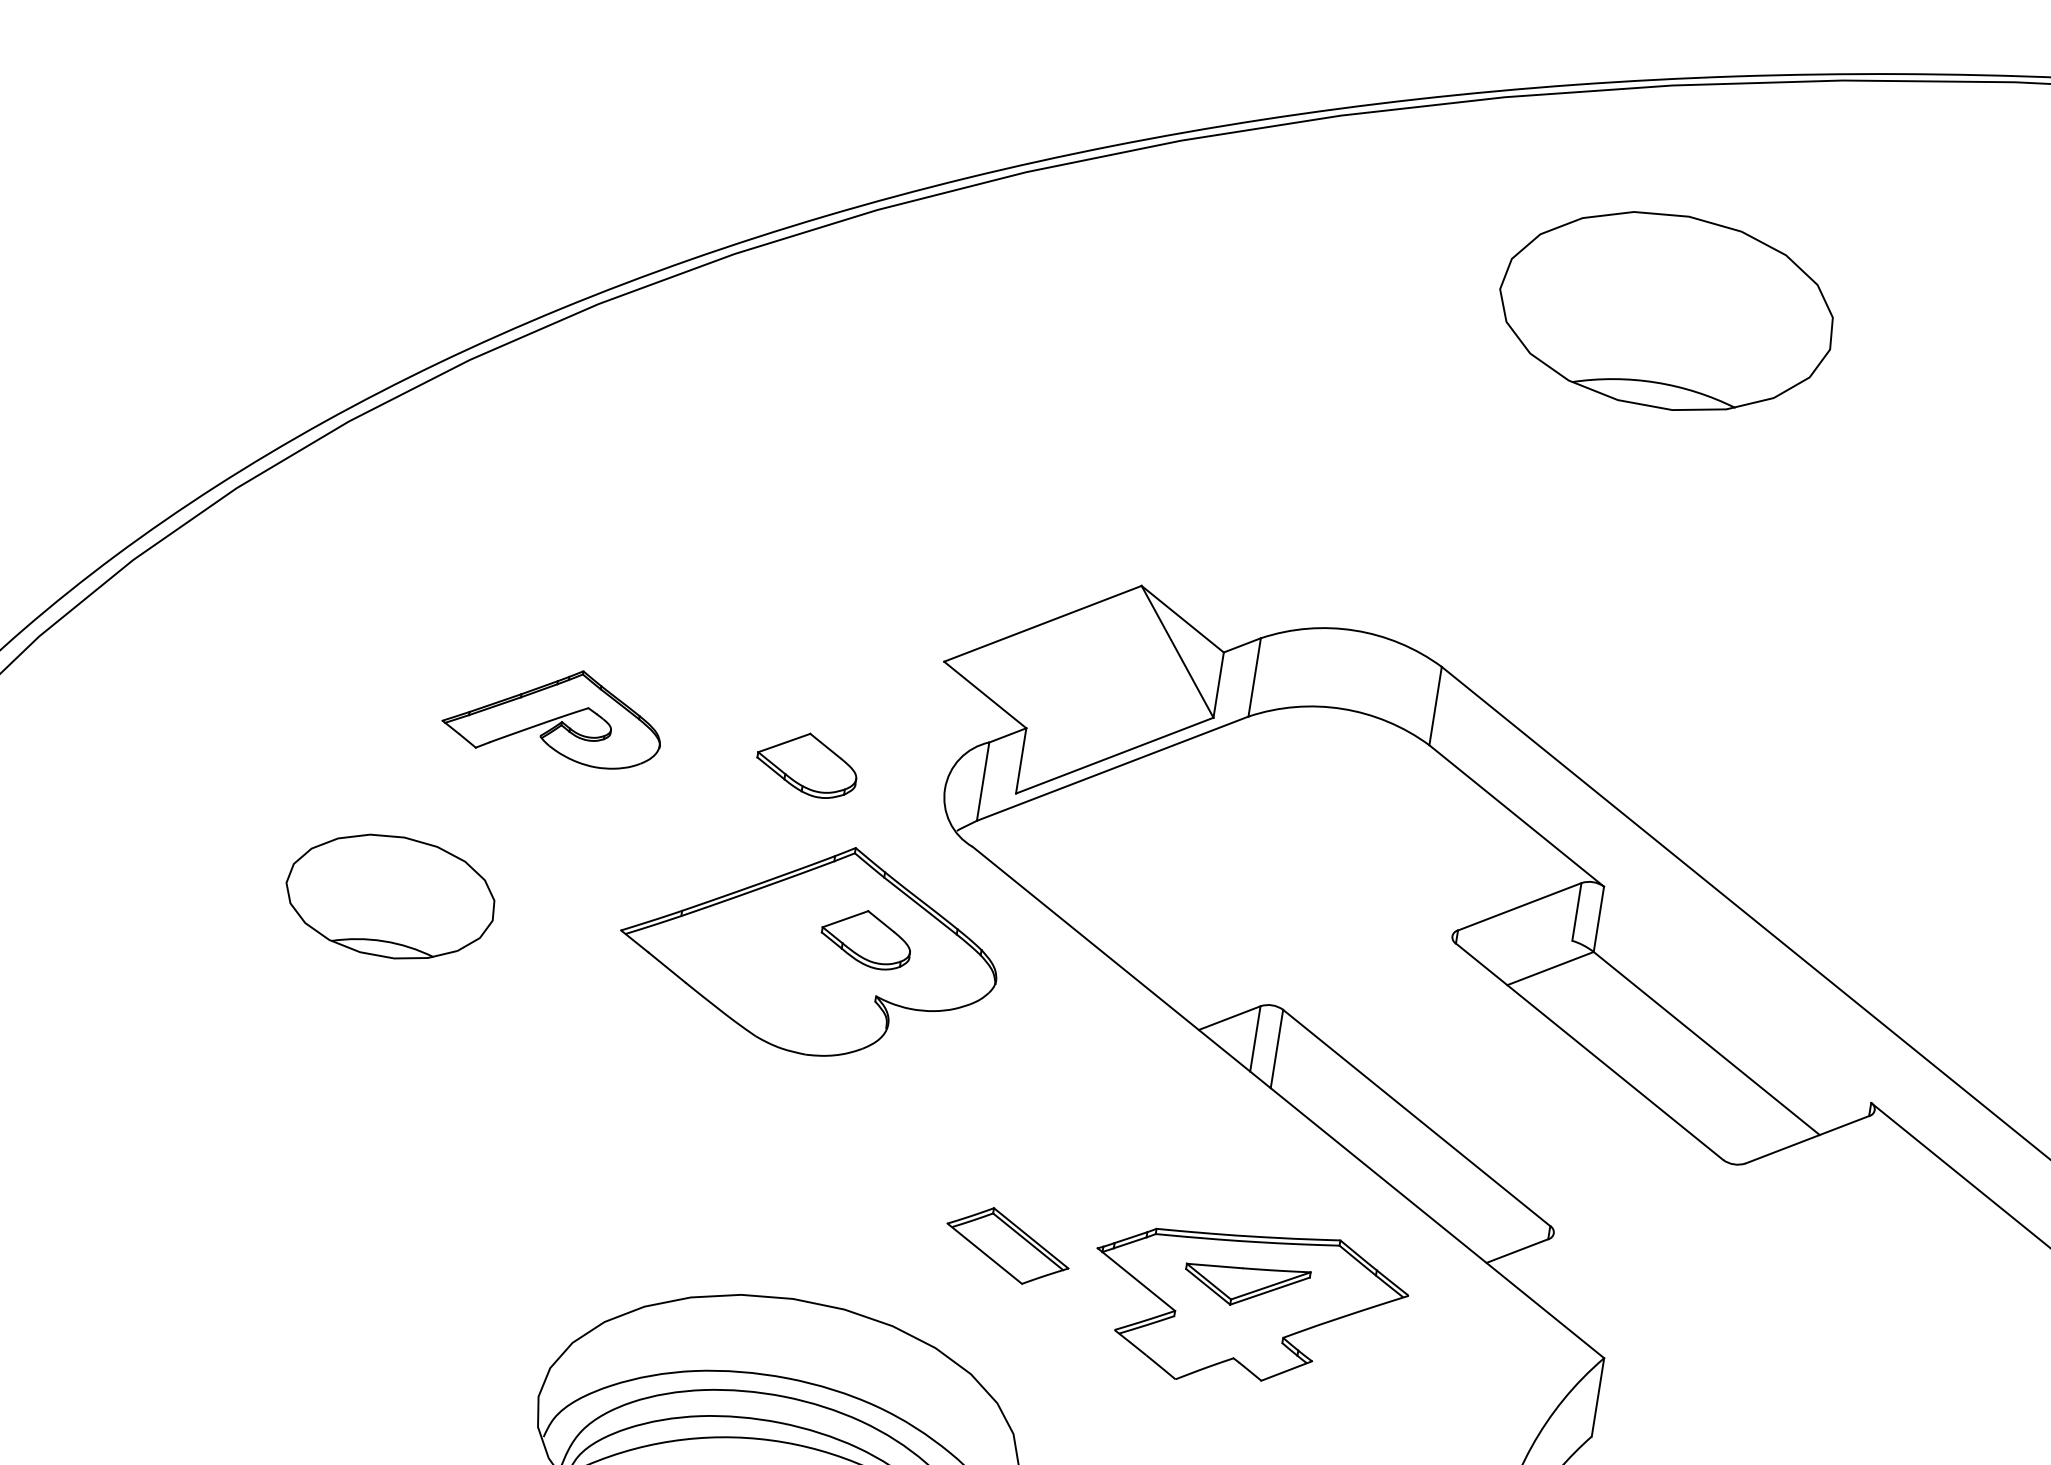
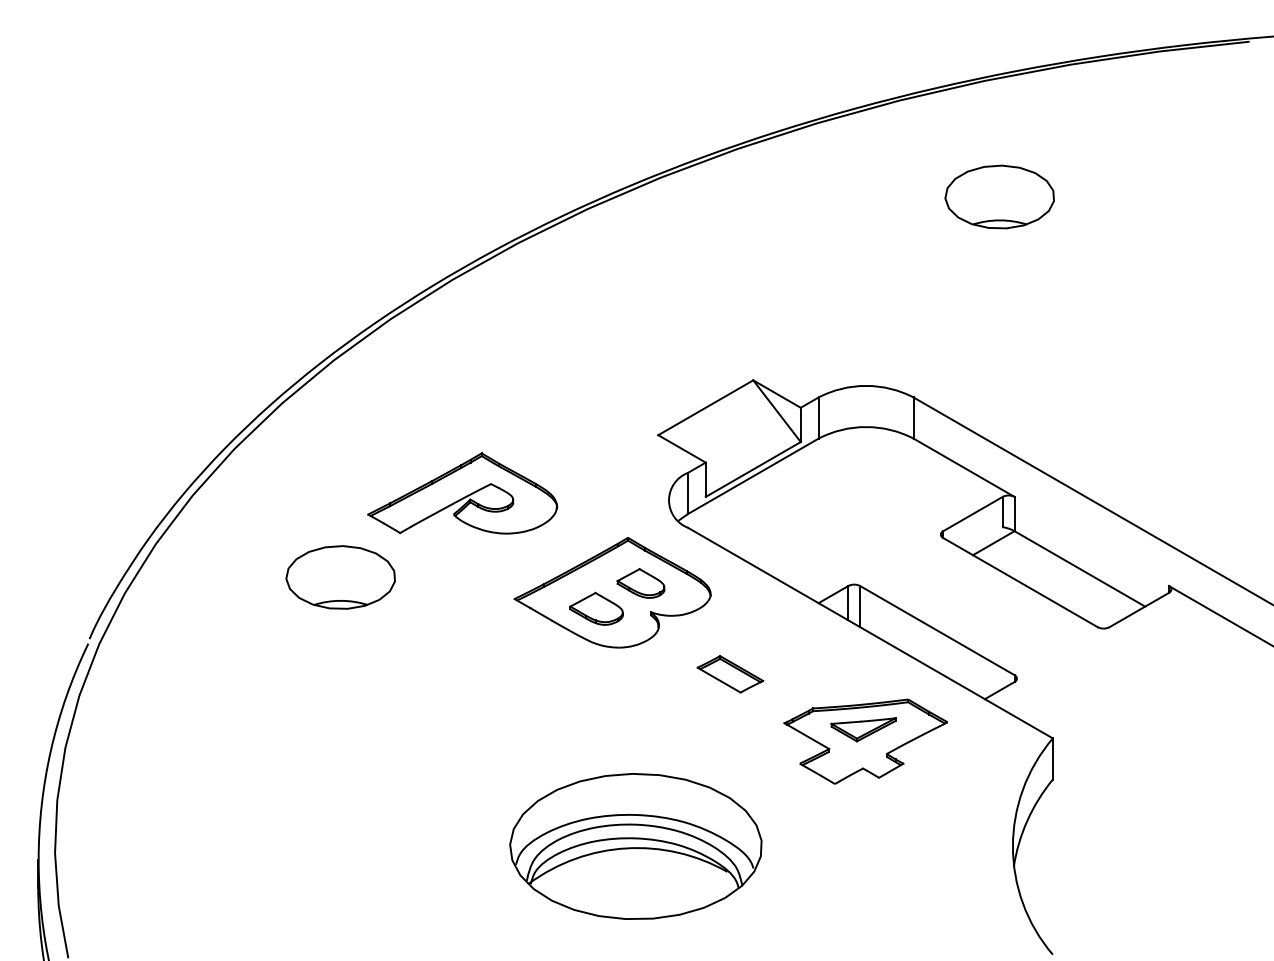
part: (1665, 310) -> (999, 196), size x0.62
part: (553, 713) -> (462, 493), size x1.67
part: (807, 763) -> (596, 608), moved
part: (390, 896) -> (340, 577), moved
part: (1008, 1246) -> (730, 674), moved

